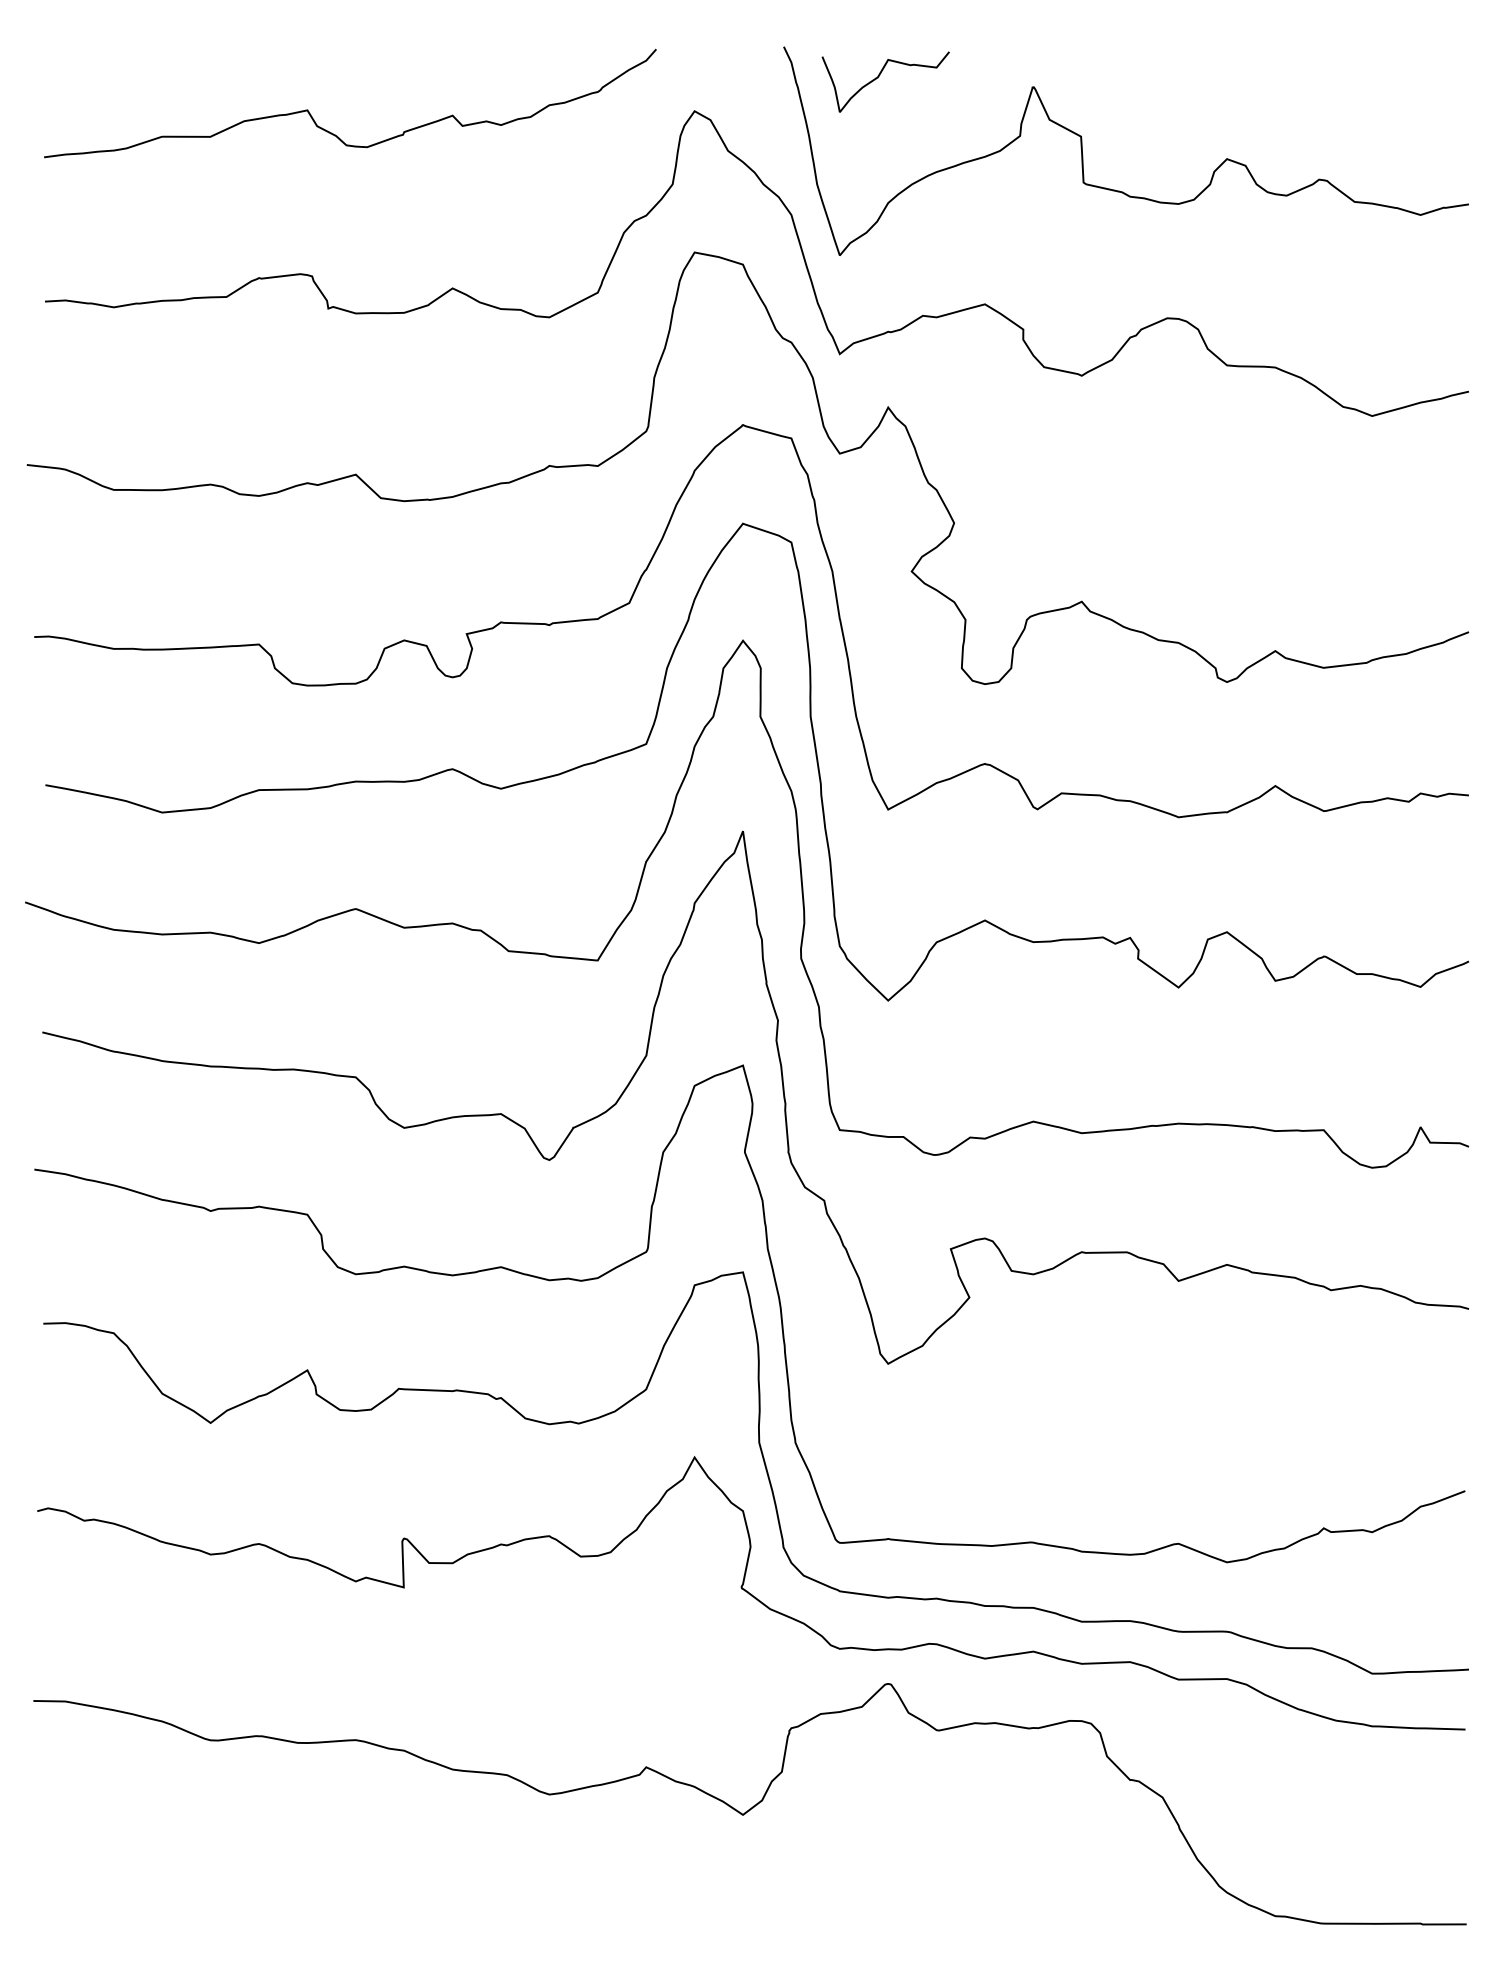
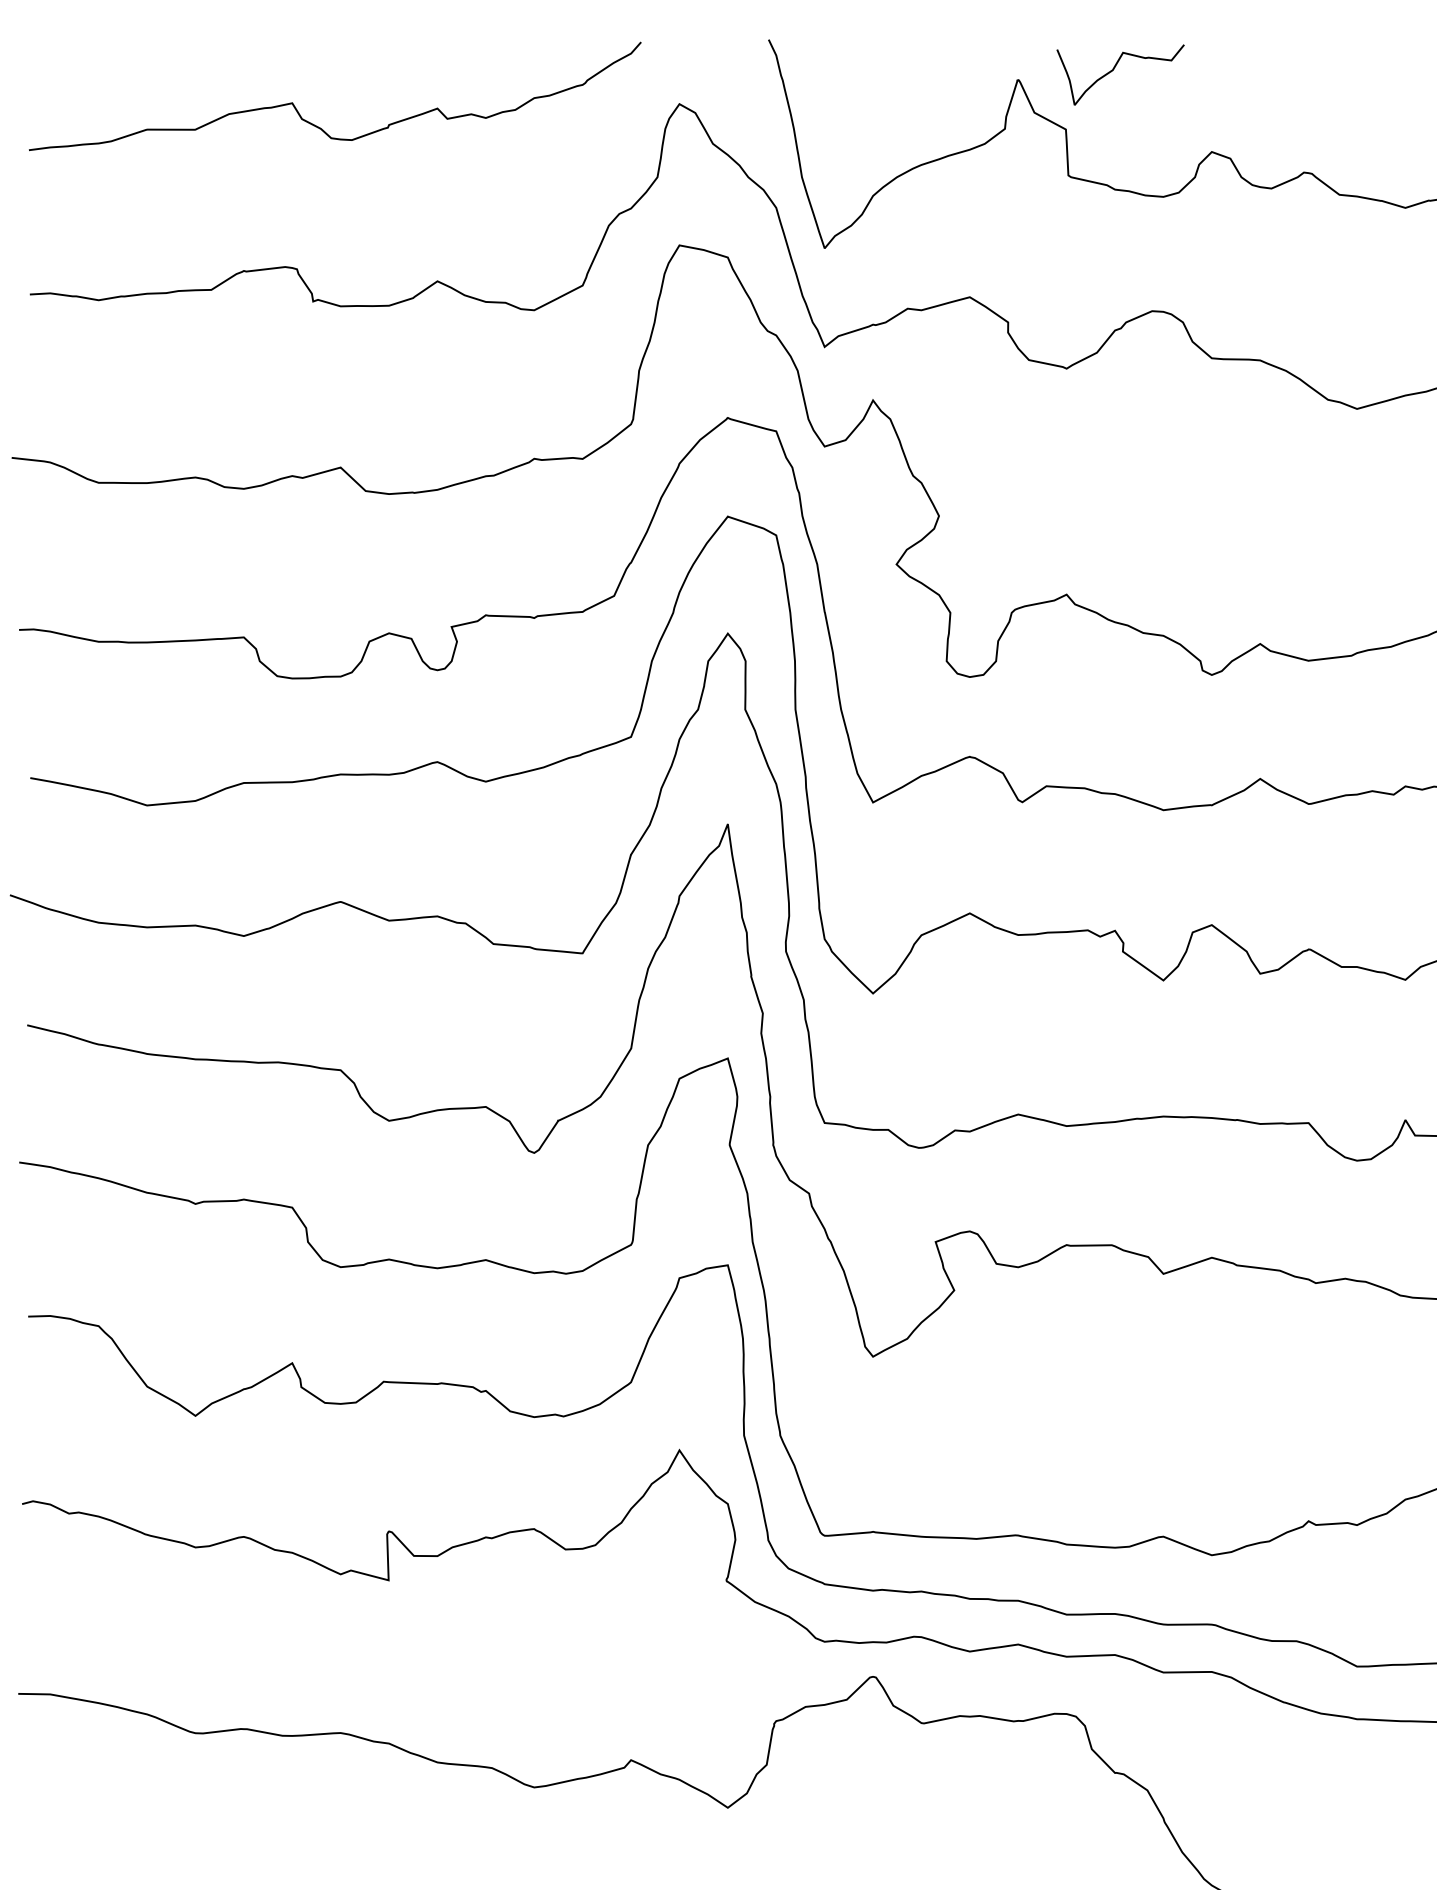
curve: (878, 78) -> (1113, 71), moved

